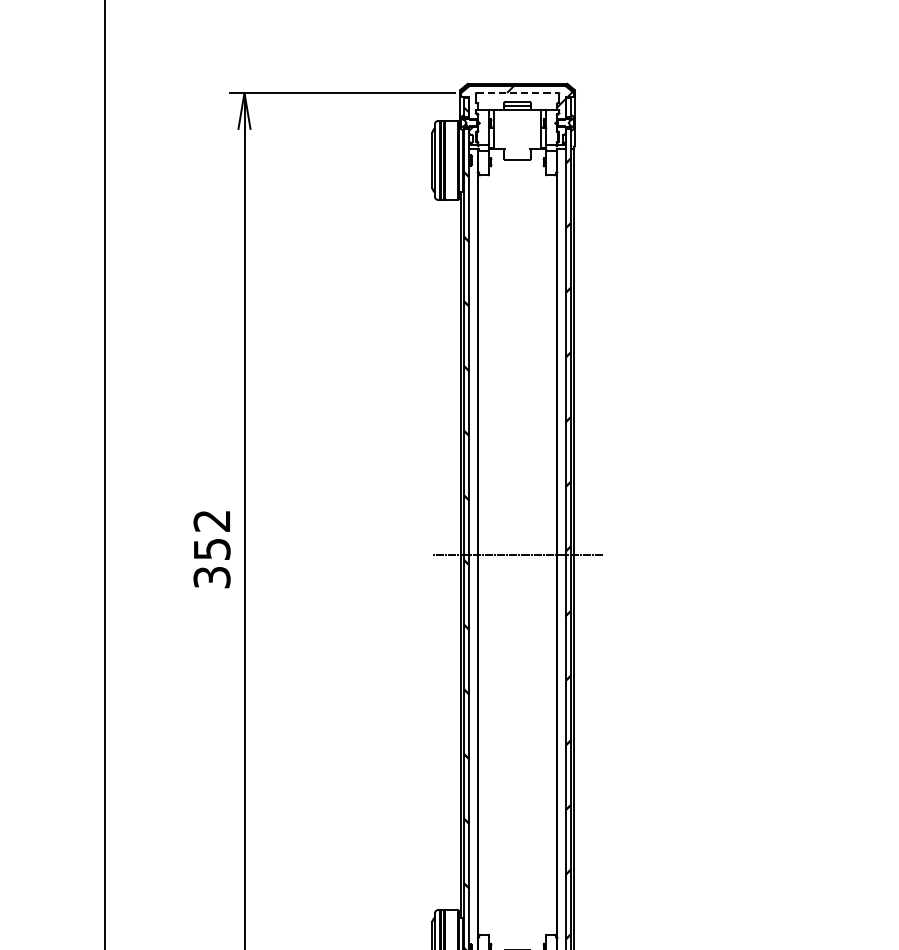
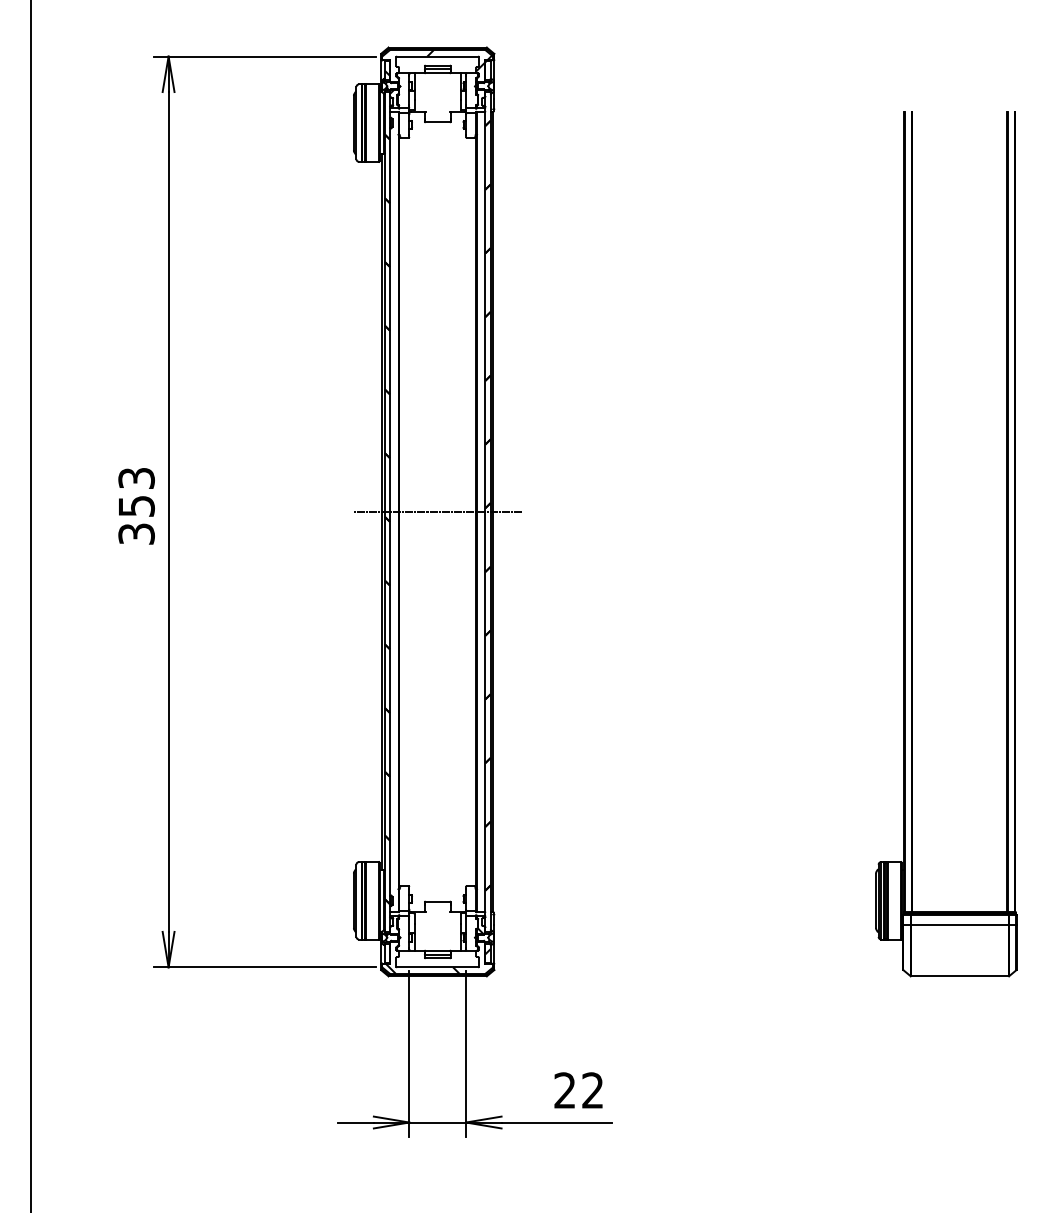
line: (517, 92) -> (437, 56), dashed -> solid
text: (211, 521) -> (136, 478), 352 -> 353

